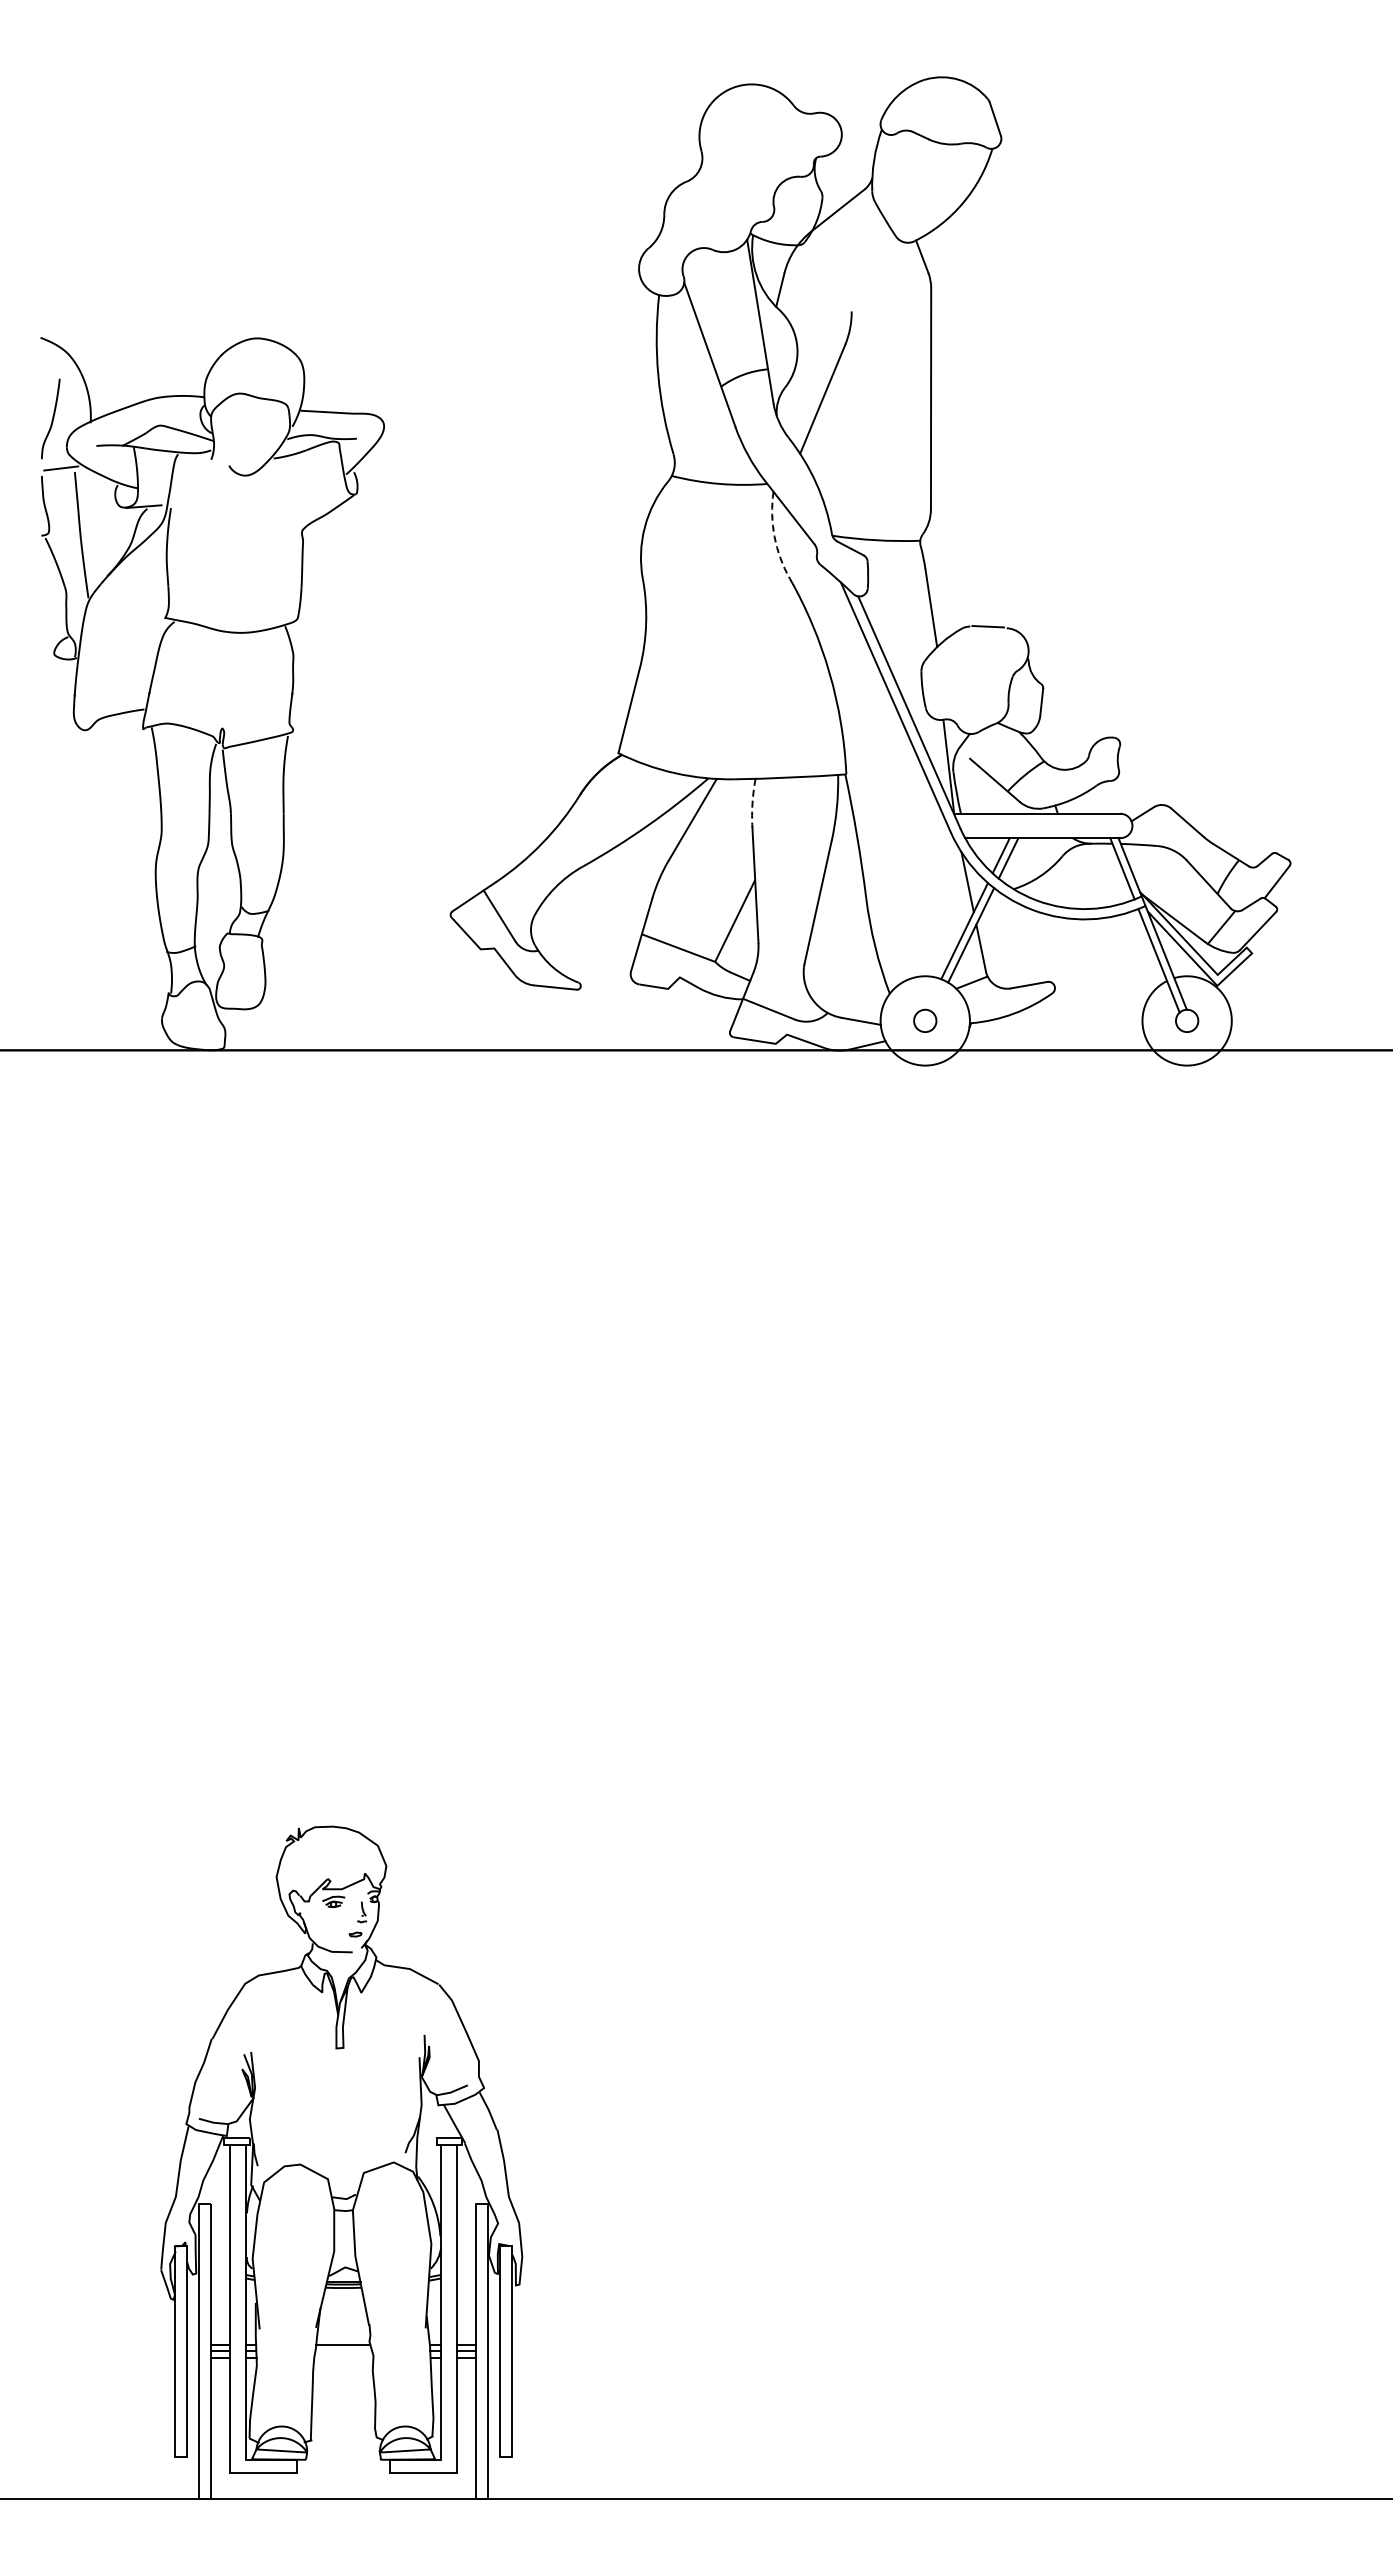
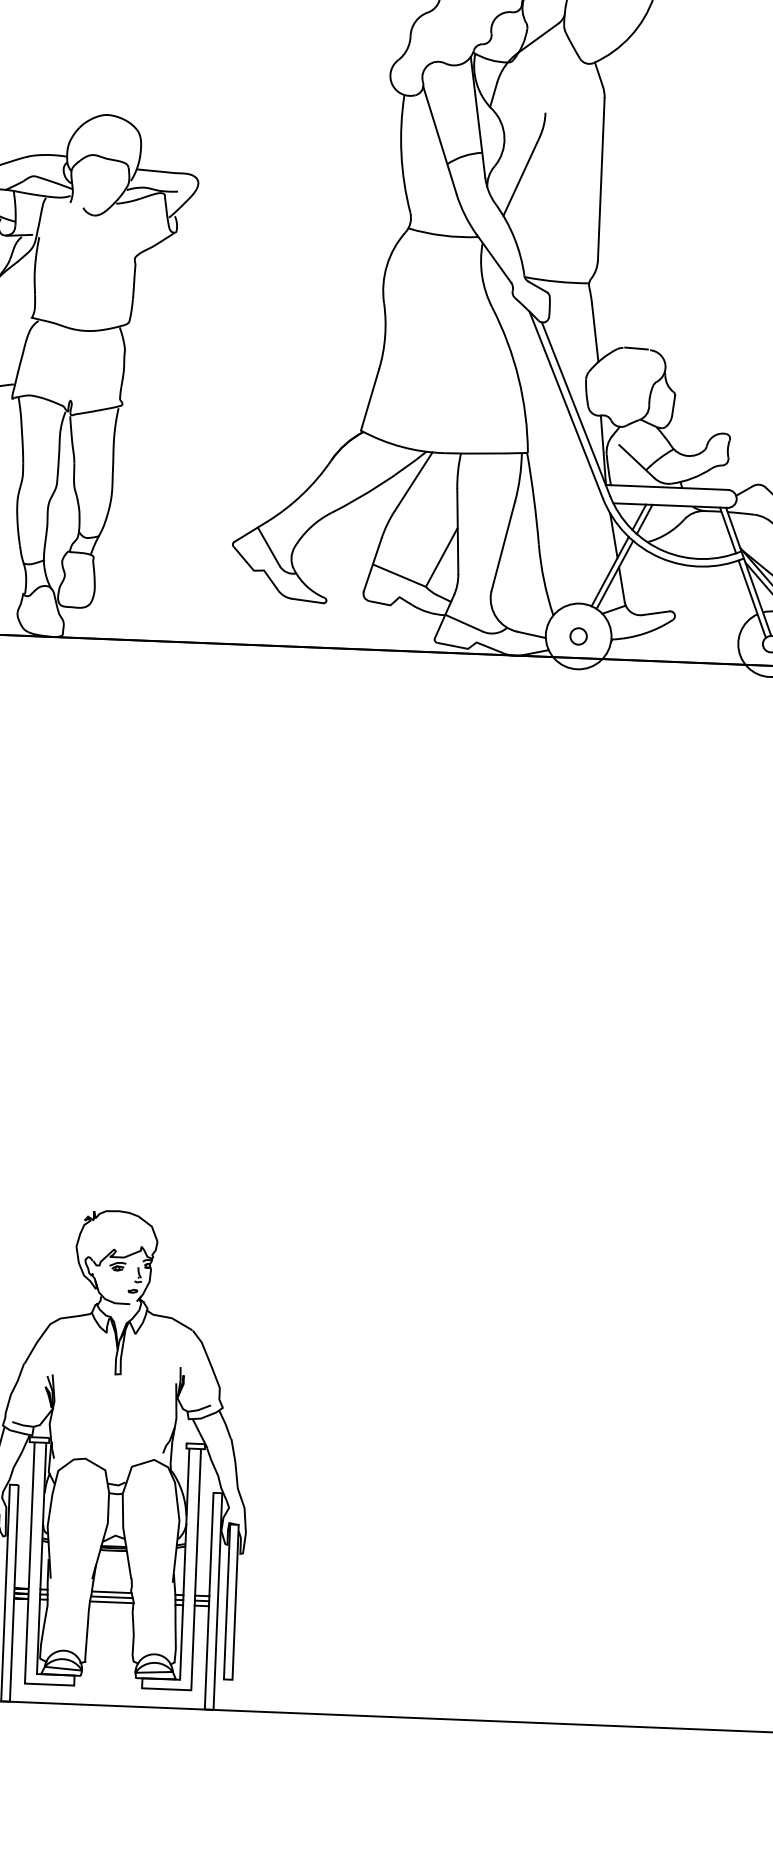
arc: (774, 536) -> (482, 275), dashed -> solid
arc: (752, 803) -> (458, 471), dashed -> solid
line: (343, 2351) -> (111, 1597), added
line: (343, 2358) -> (111, 1602), added

